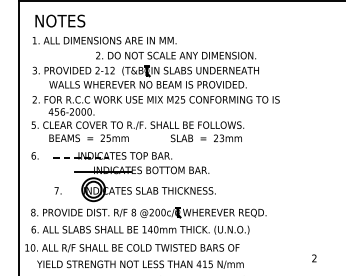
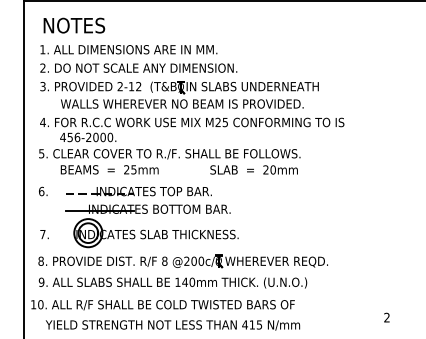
text: (175, 55) -> (138, 67), moved
text: (34, 98) -> (42, 121), 2. -> 4.
text: (221, 138) -> (272, 169), 23mm -> 20mm
part: (135, 184) -> (139, 226), moved
text: (33, 229) -> (41, 281), 6. -> 9.

